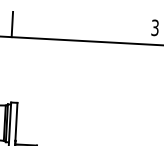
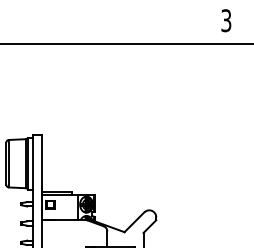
line: (12, 24) -> (28, 26), removed

